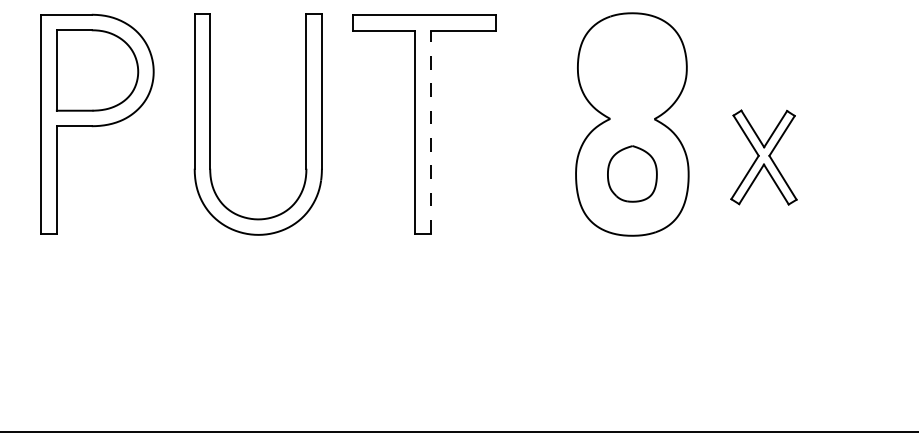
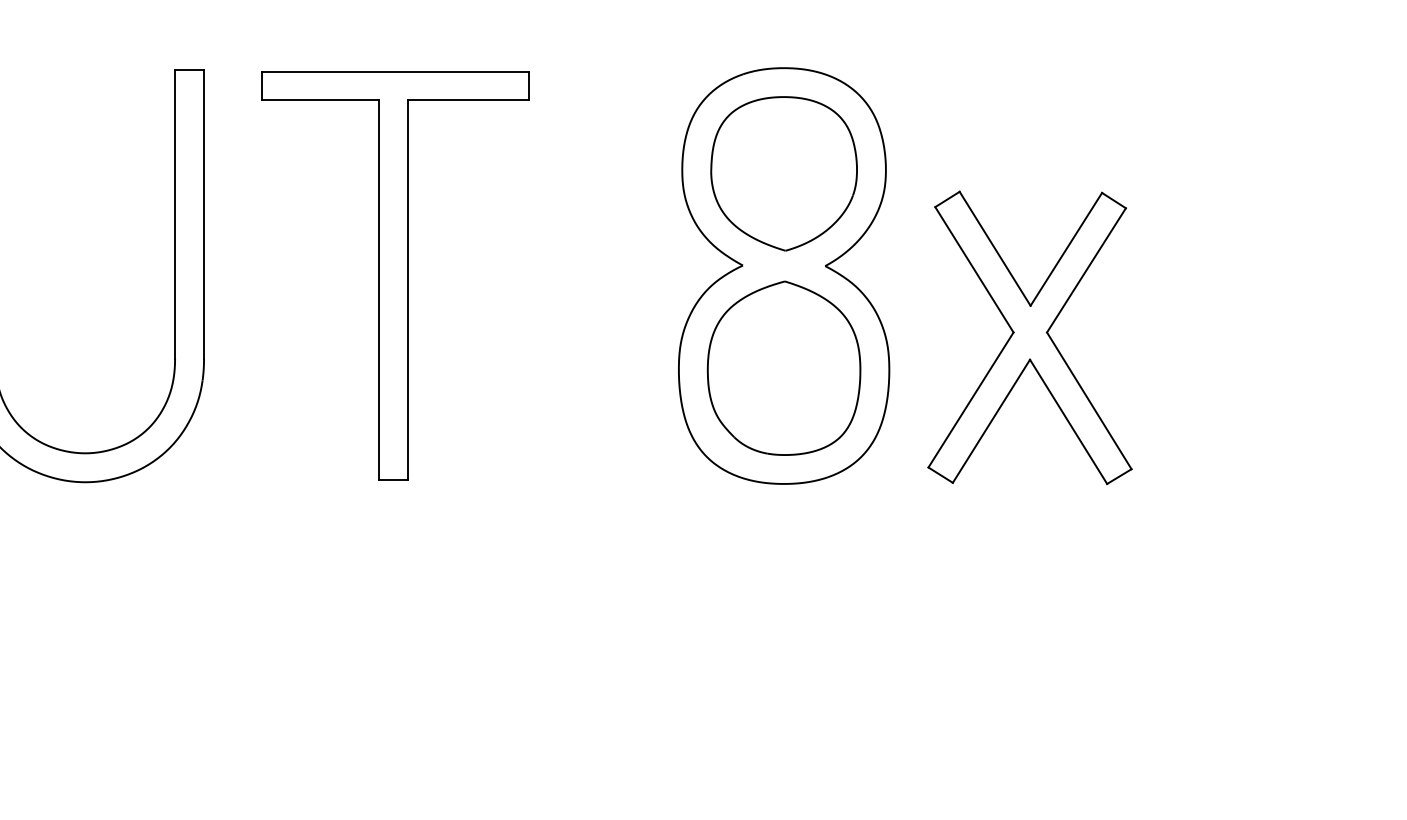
part: (632, 69) -> (784, 173), added
line: (430, 132) -> (406, 290), dashed -> solid
part: (763, 157) -> (1029, 337), size x1.67
part: (632, 173) -> (784, 367), size x1.67

